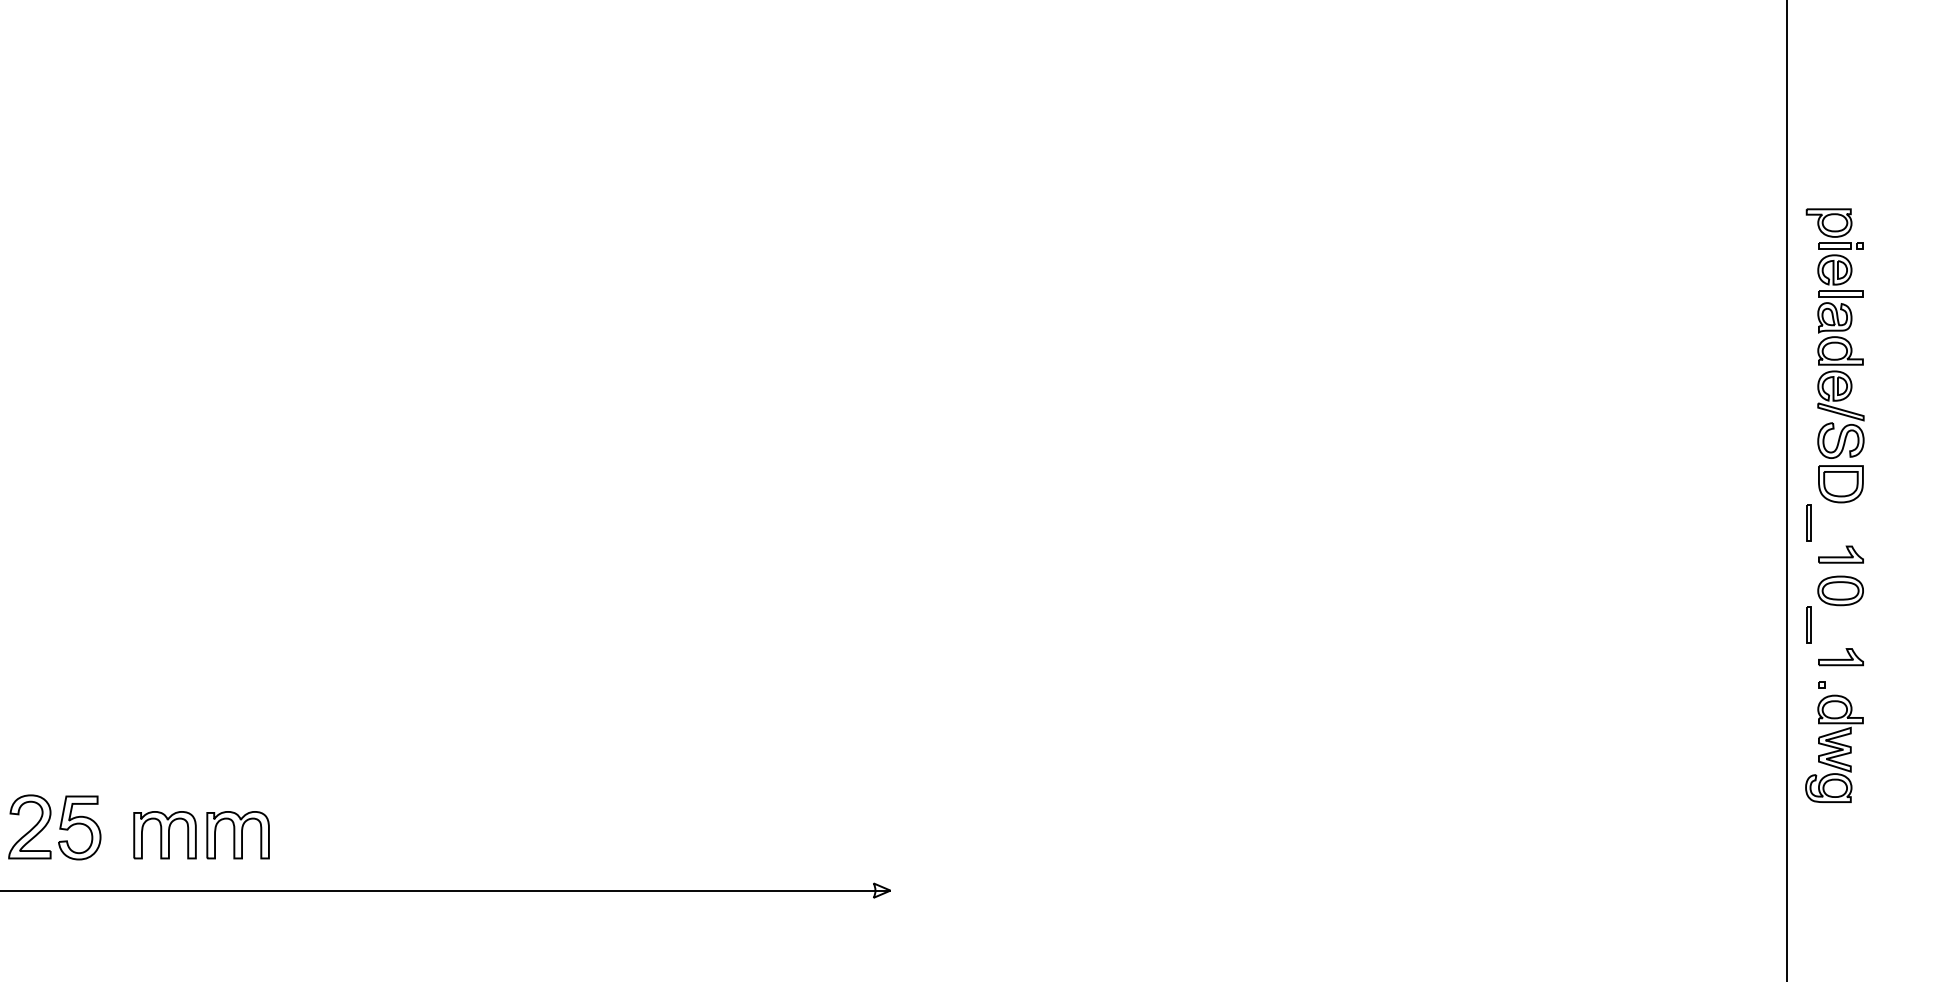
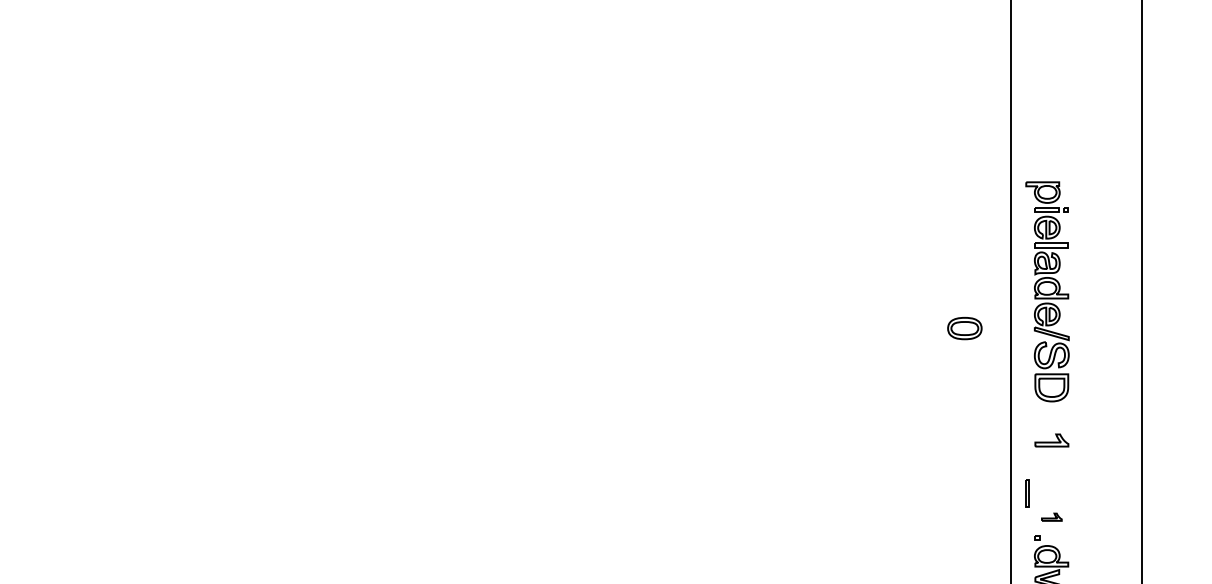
part: (1808, 522) -> (1027, 416), removed
part: (1840, 590) -> (964, 328), moved
part: (1840, 657) -> (1051, 517), size x0.6

